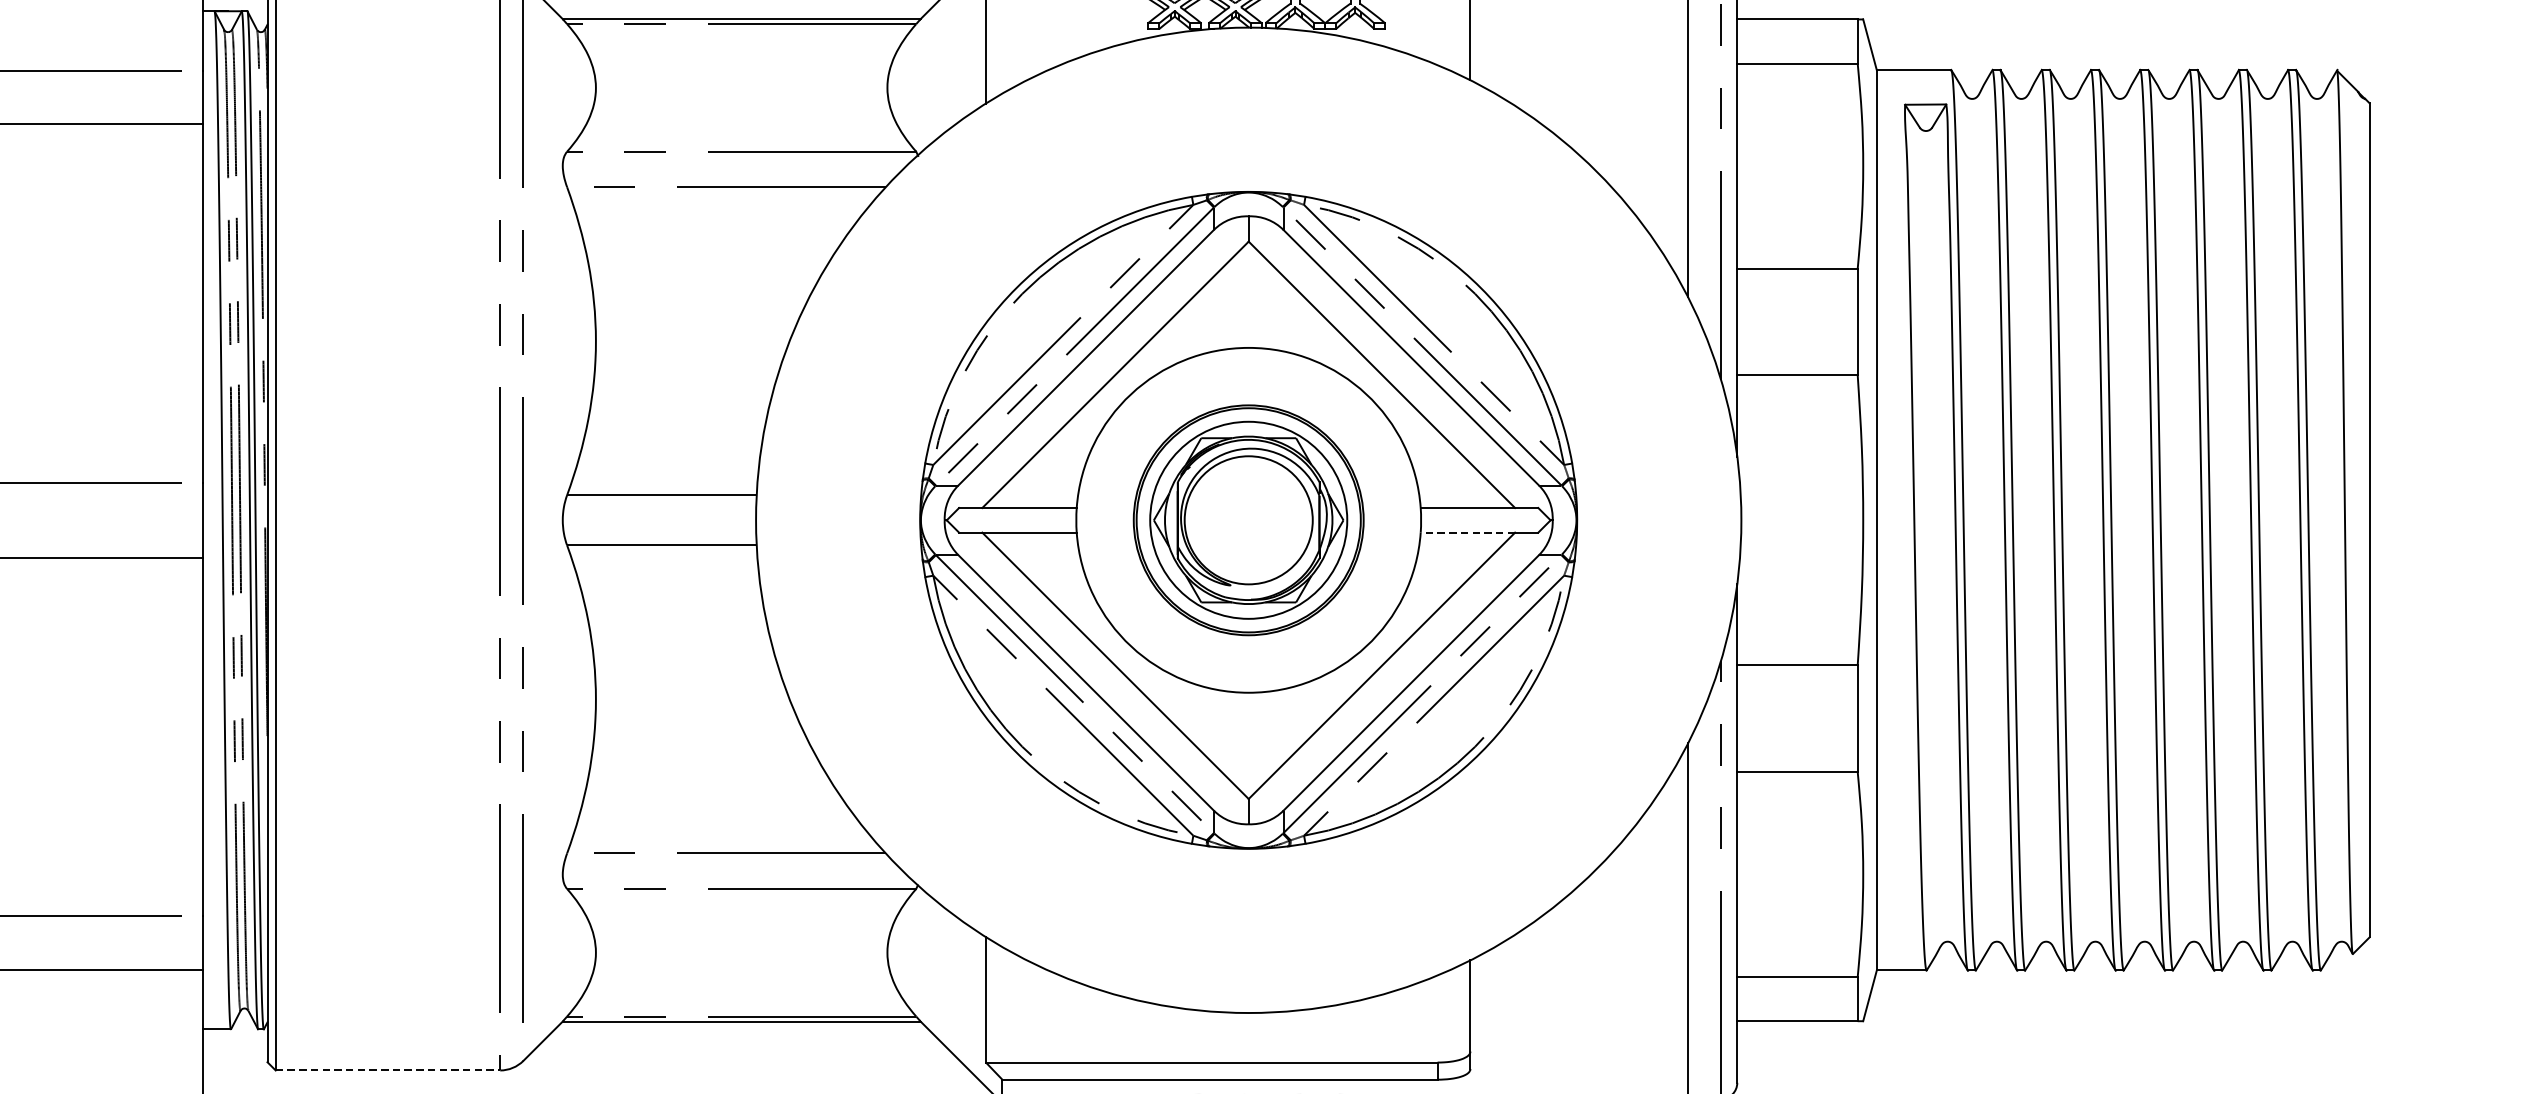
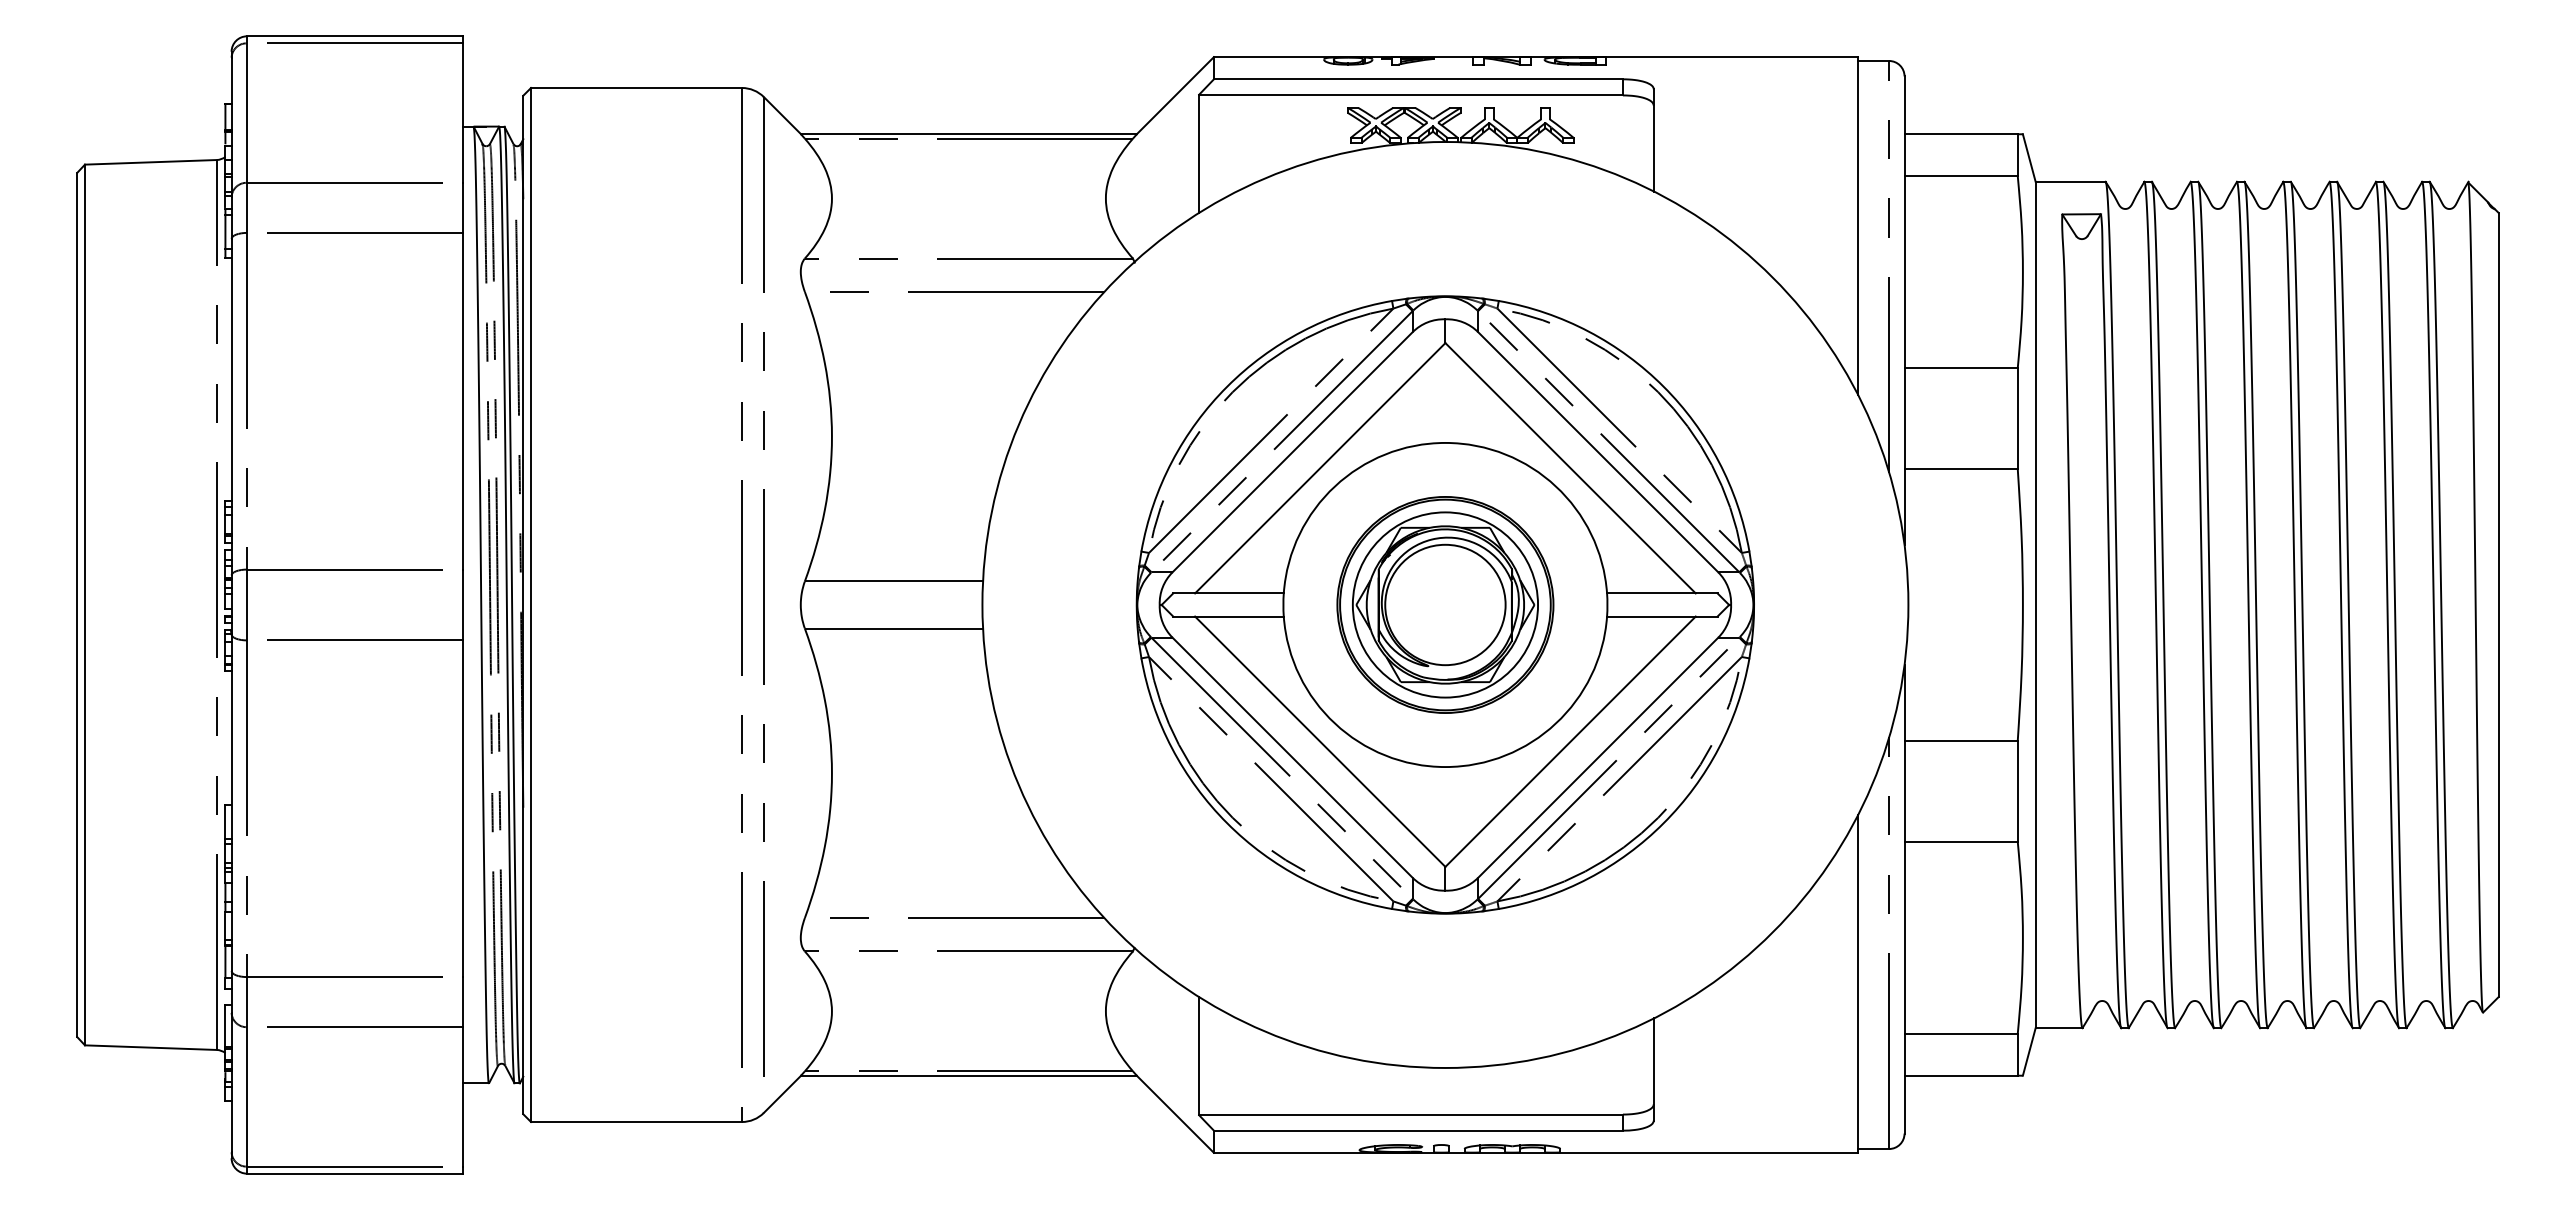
line: (1466, 532) -> (1650, 616), dashed -> solid
line: (389, 1071) -> (637, 1122), dashed -> solid

